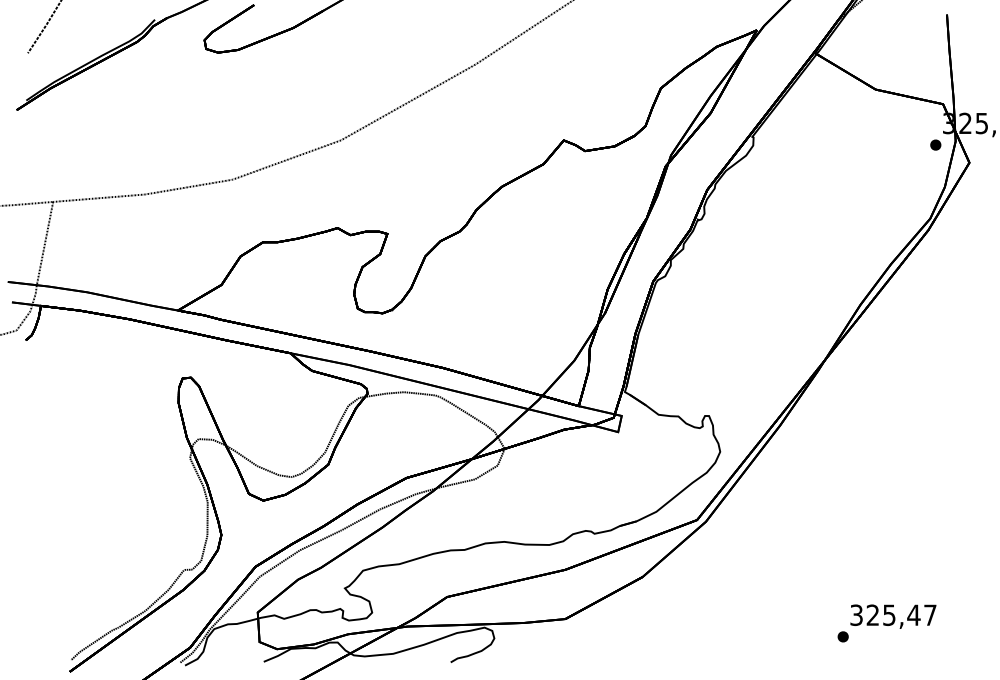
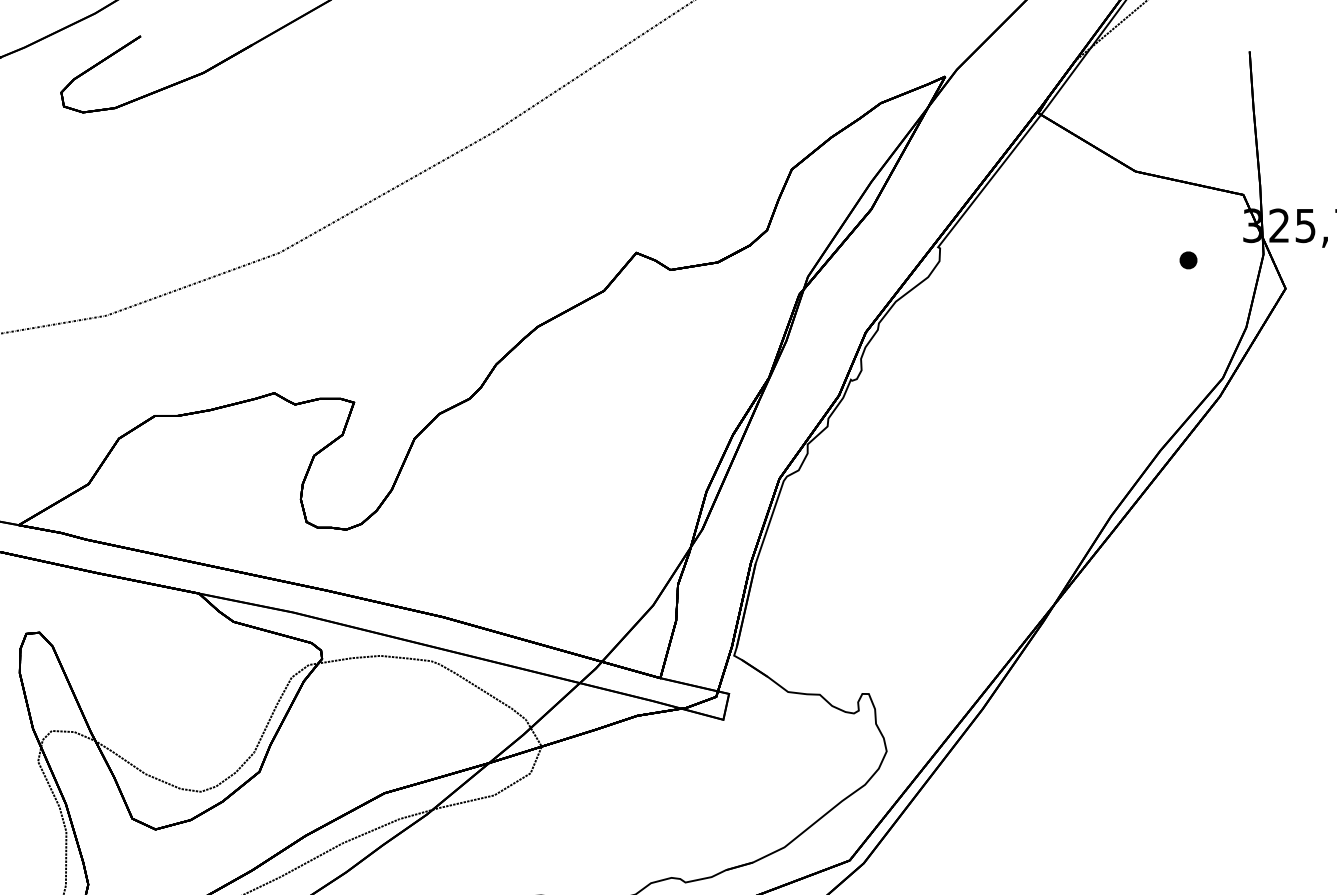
part: (935, 144) -> (1188, 259), moved

